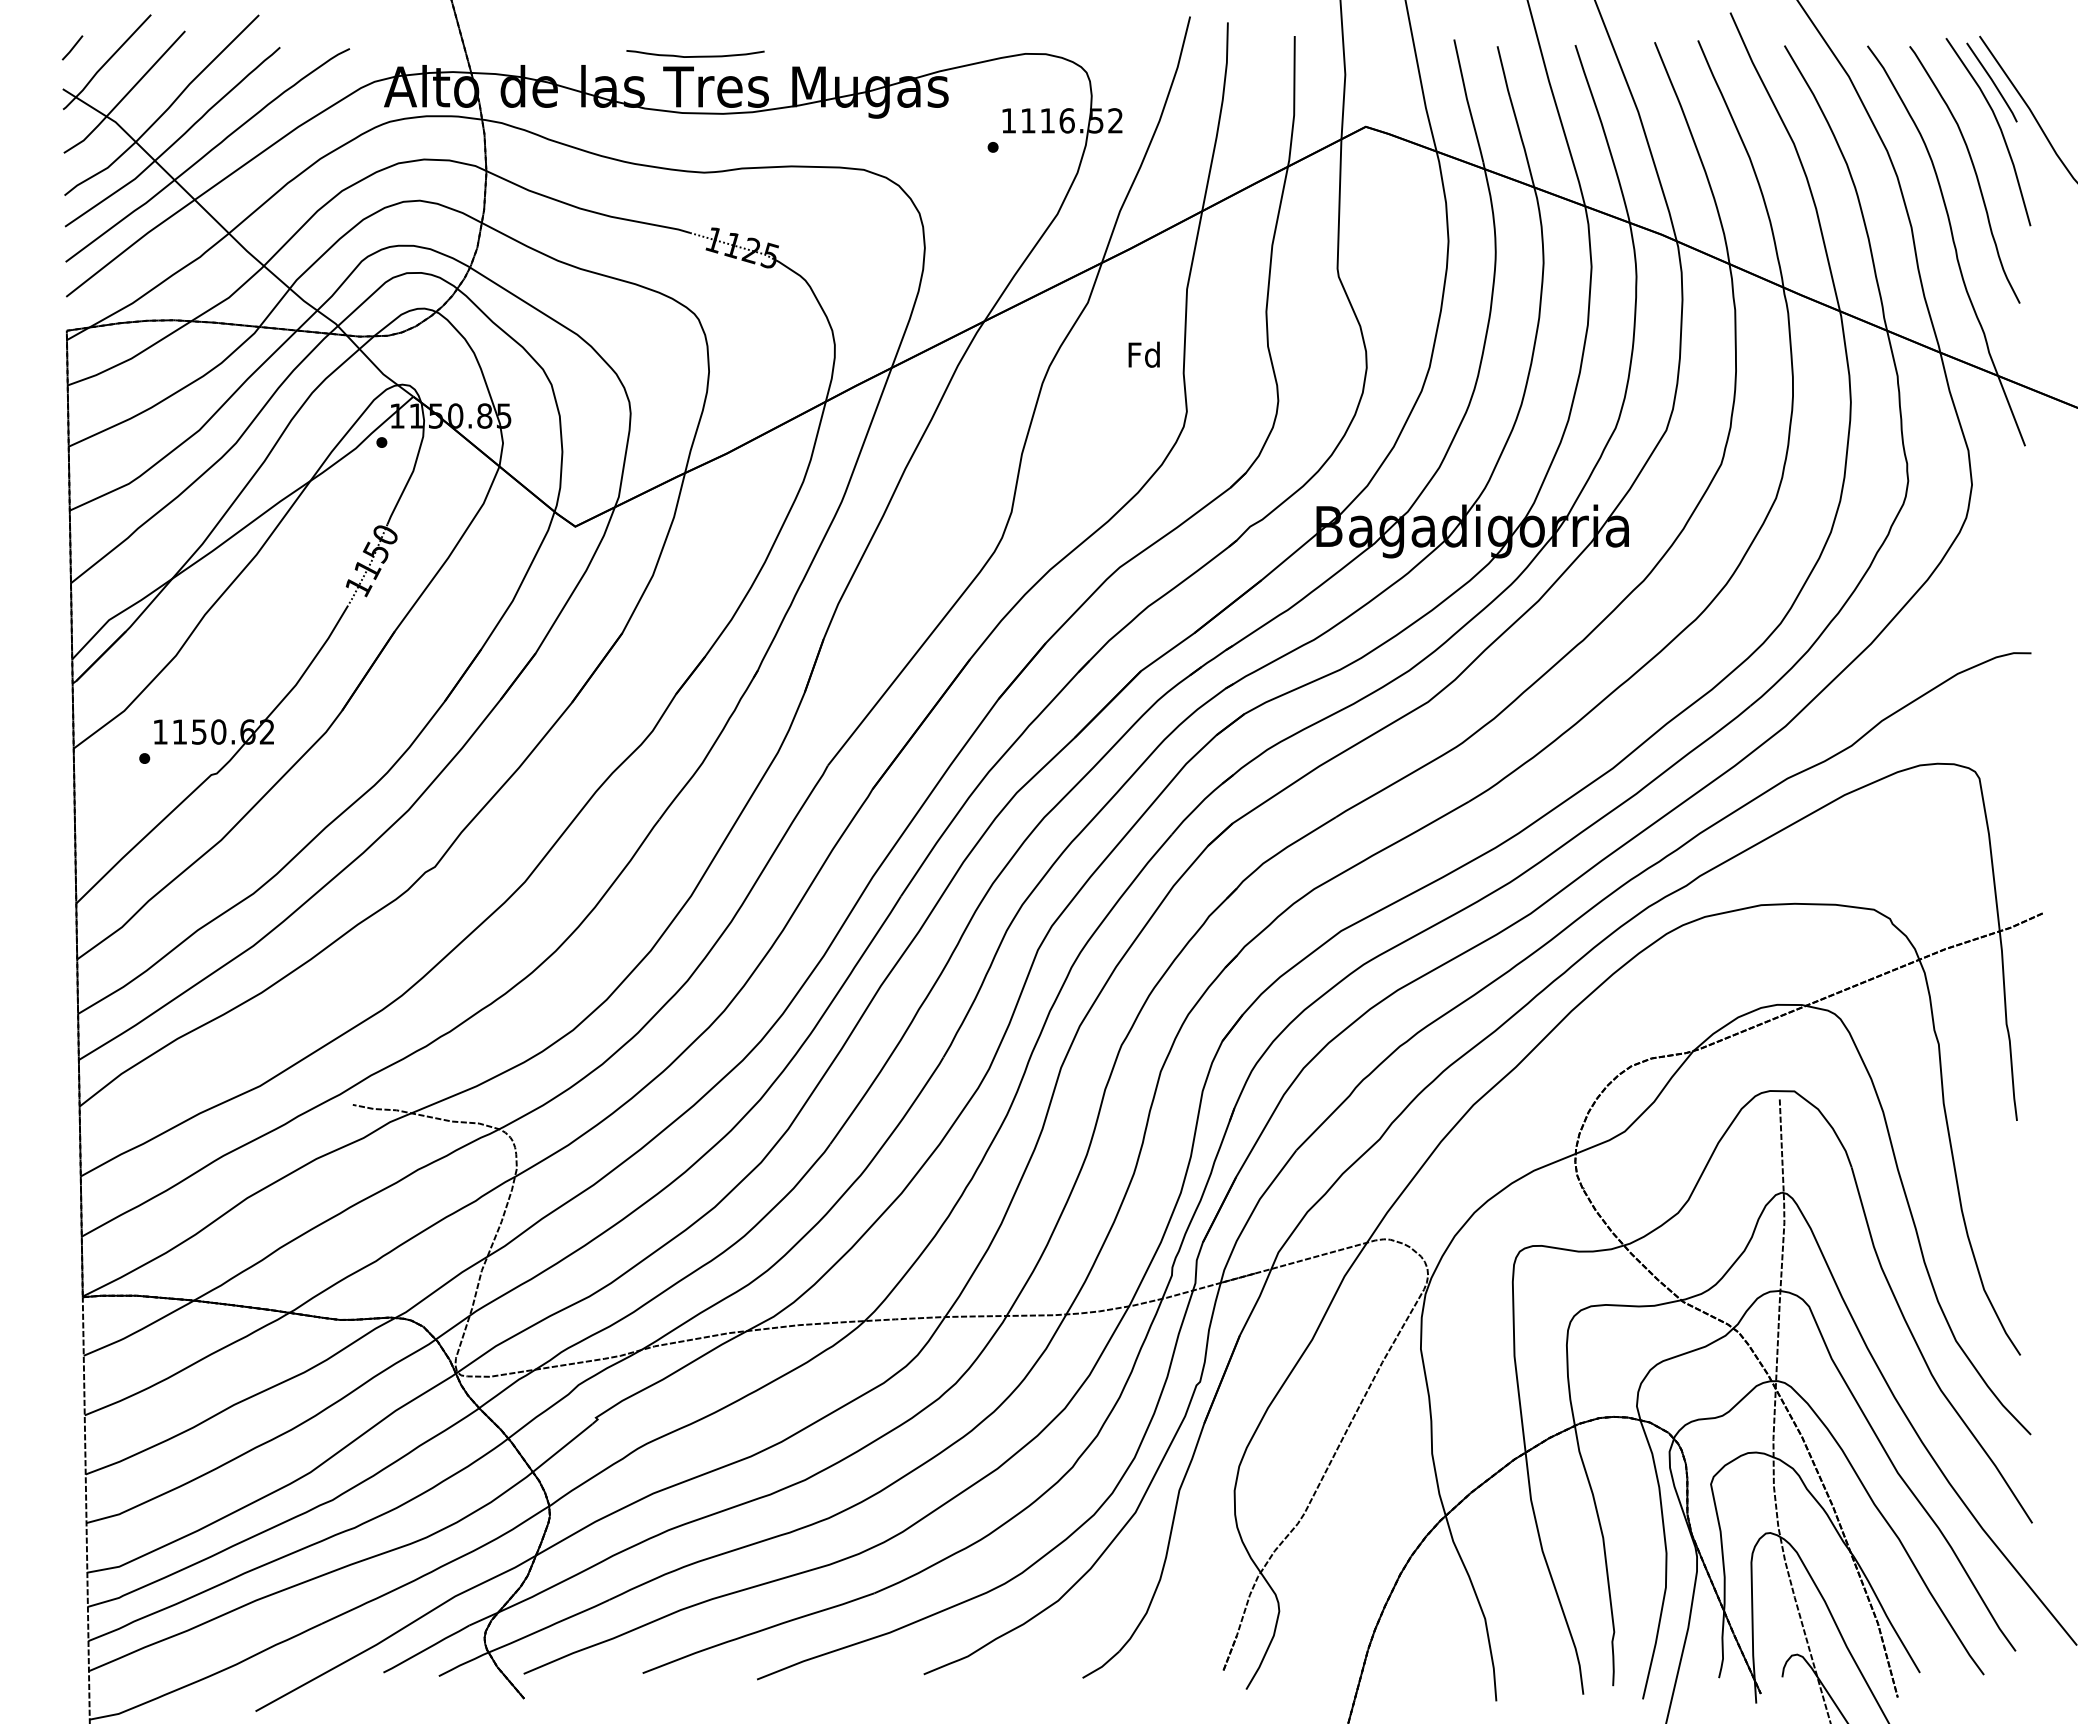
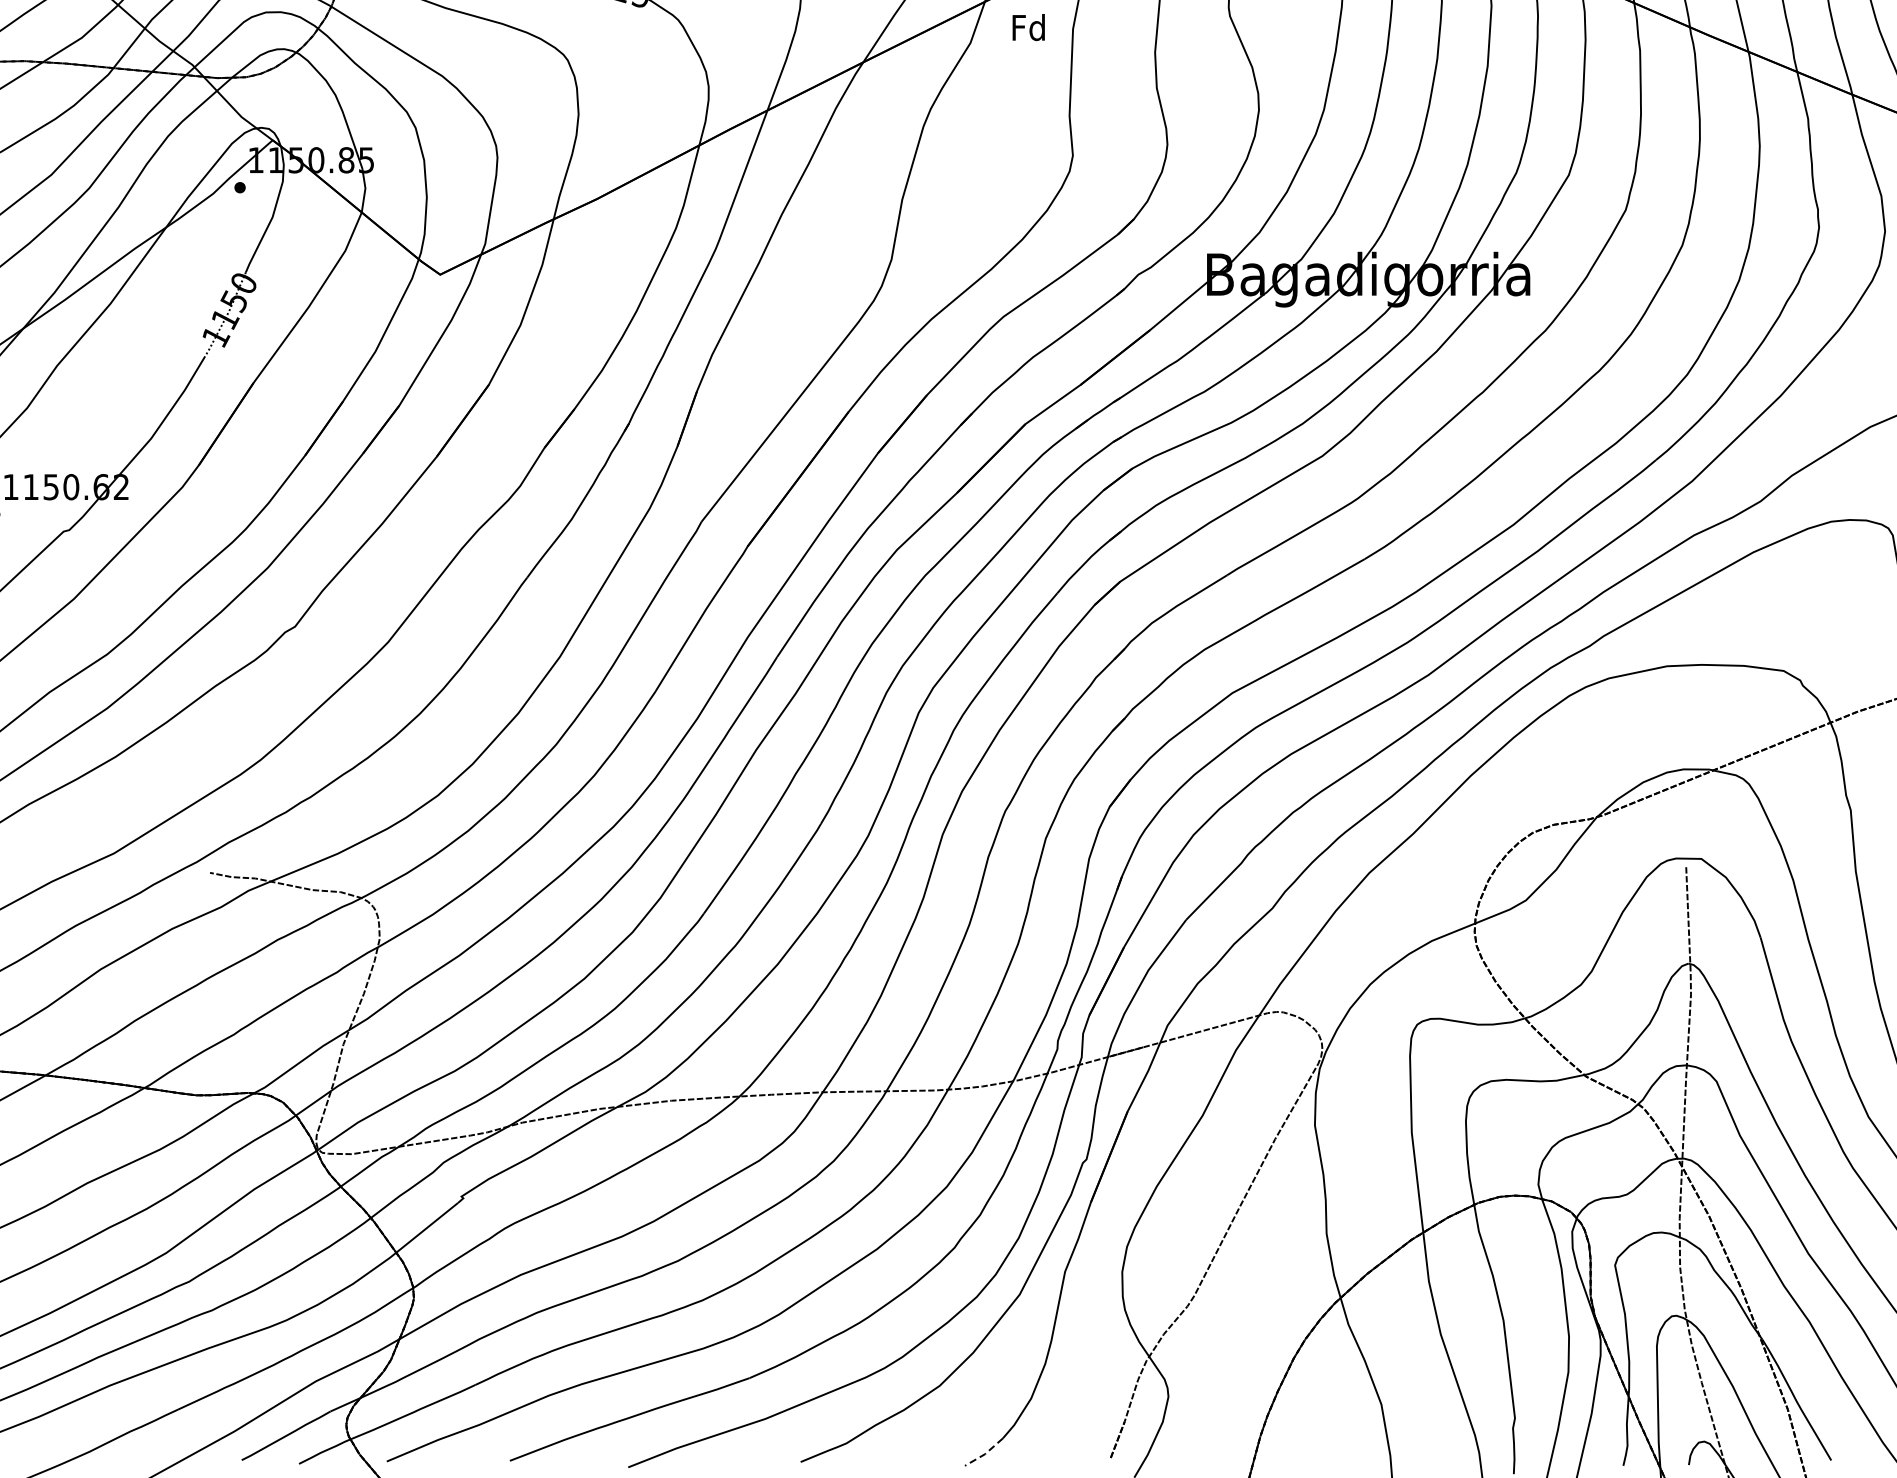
text: (1143, 354) -> (1027, 27), moved
line: (1102, 1666) -> (985, 1453), solid -> dashed

